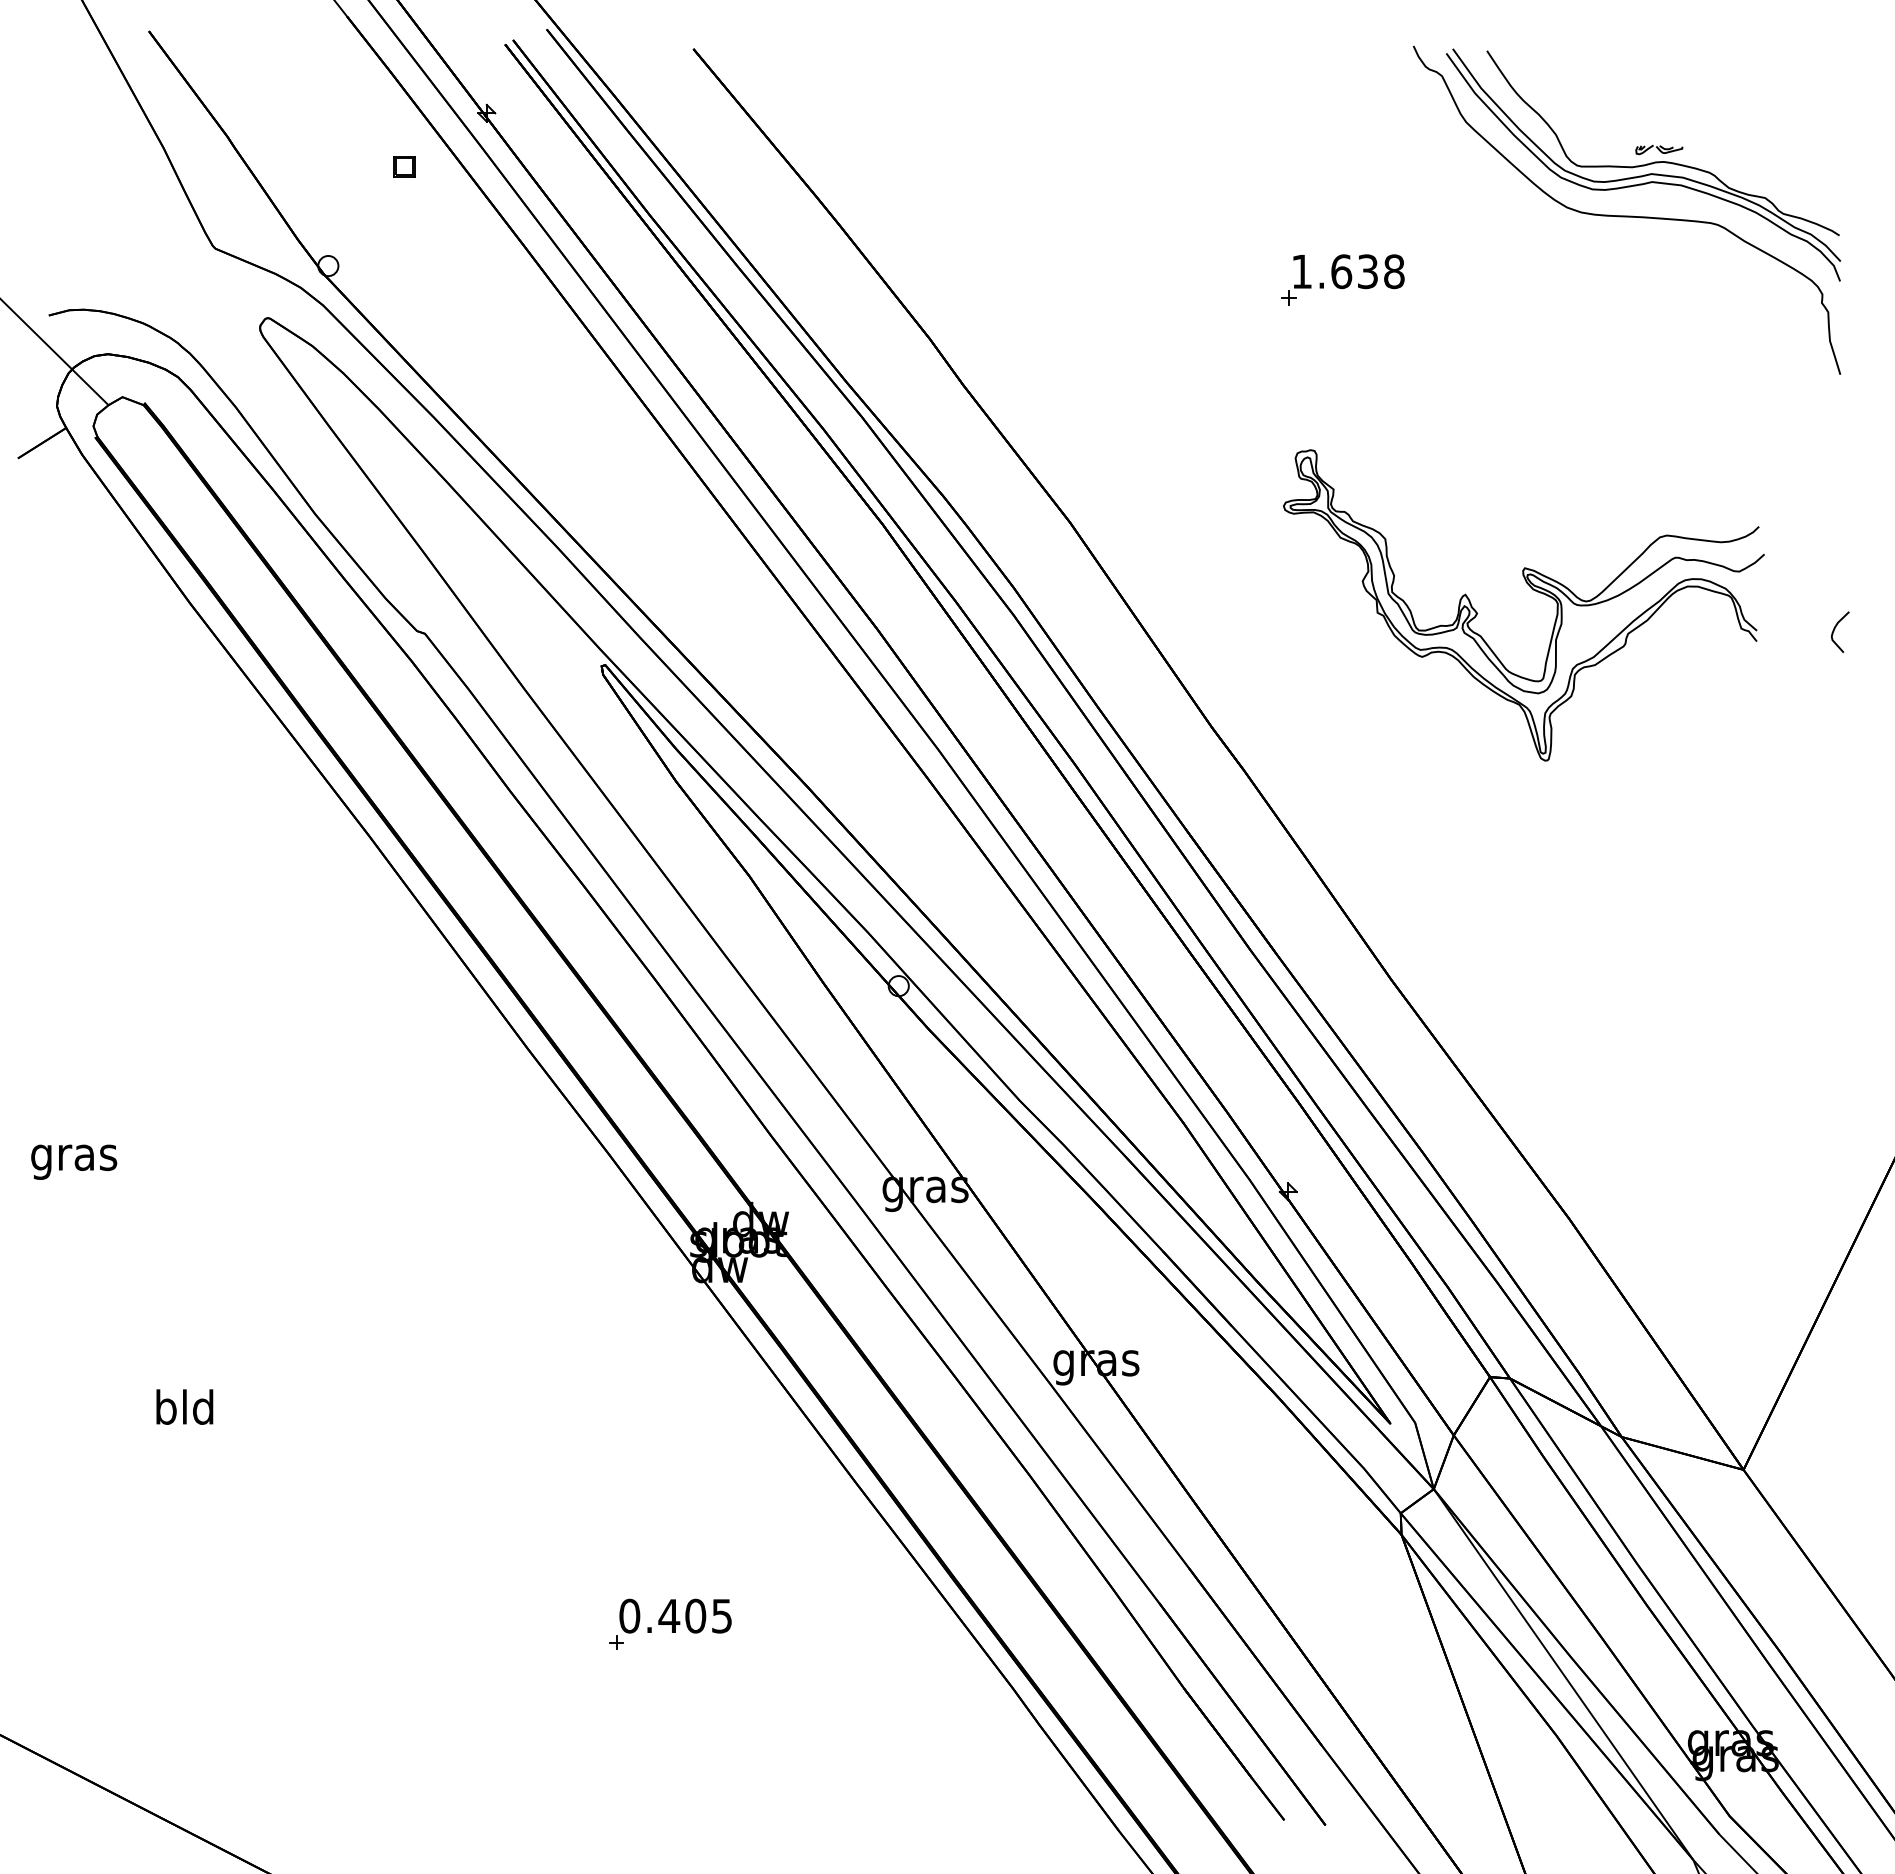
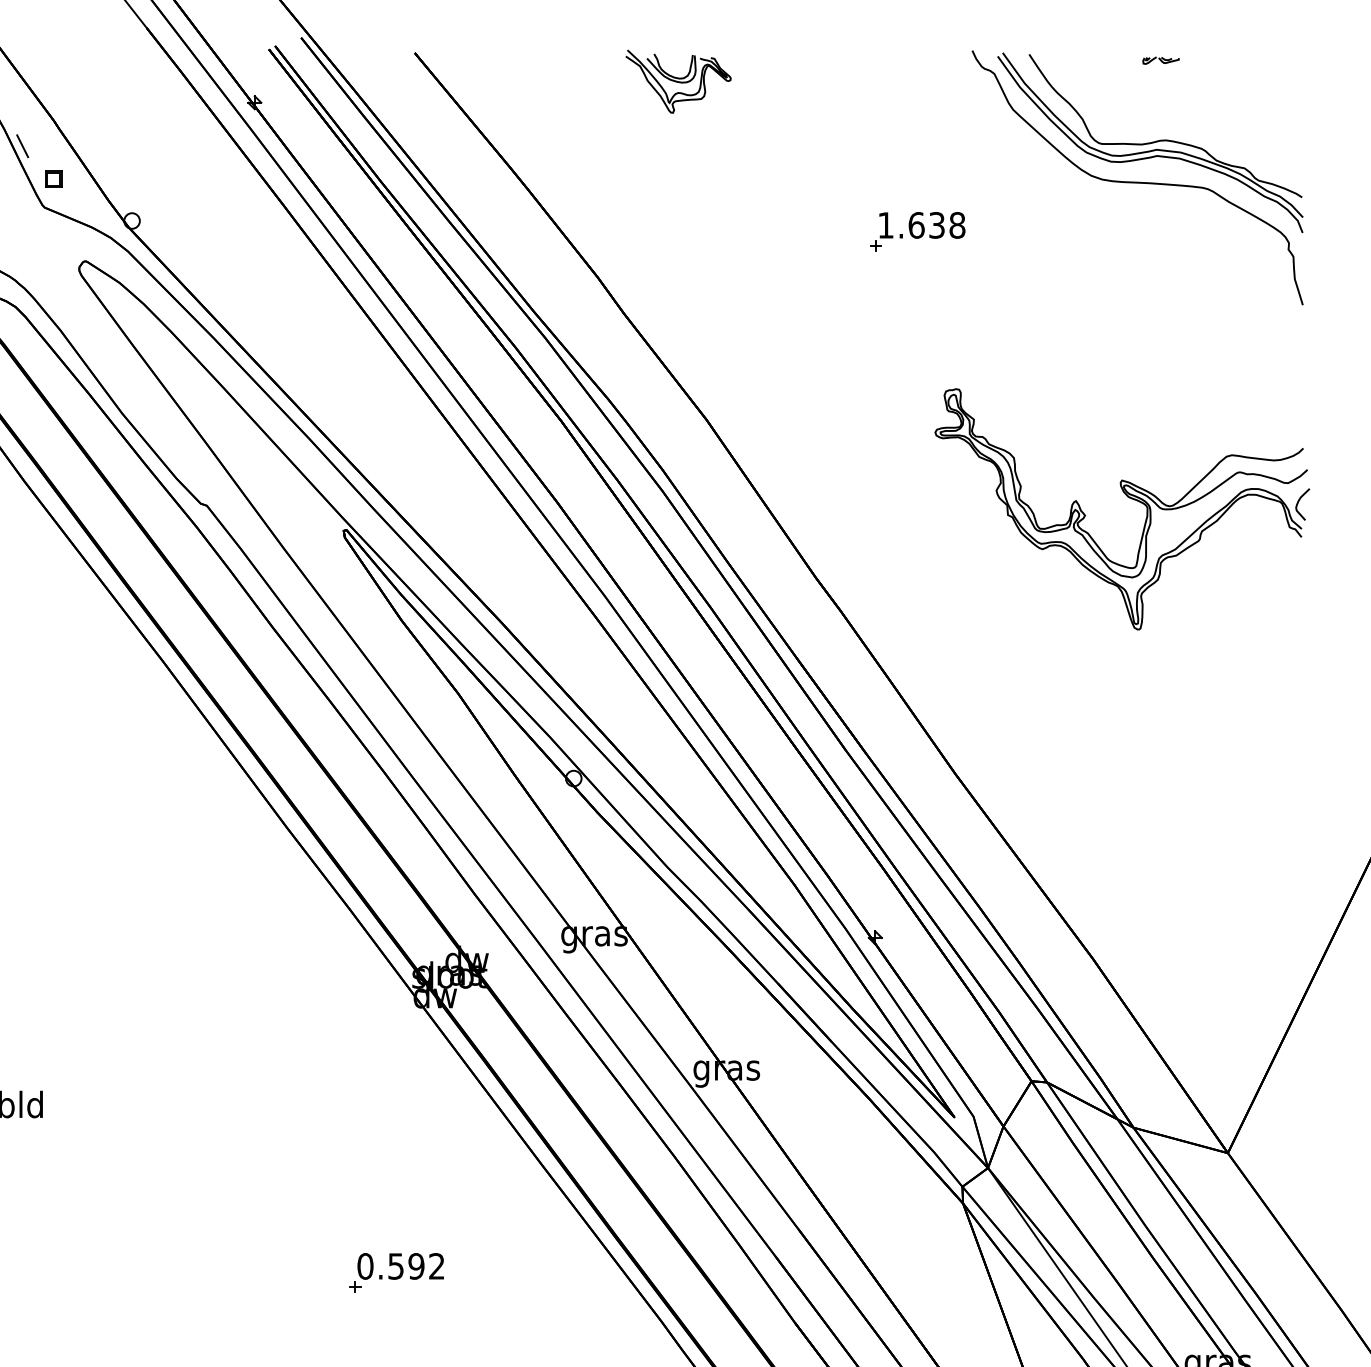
part: (1033, 86) -> (678, 82), added
part: (1659, 149) -> (1161, 60), moved
part: (404, 166) -> (53, 178), moved
line: (186, 169) -> (22, 146), added
part: (1533, 590) -> (1128, 497), moved
text: (694, 1615) -> (415, 1265), 0.405 -> 0.592

